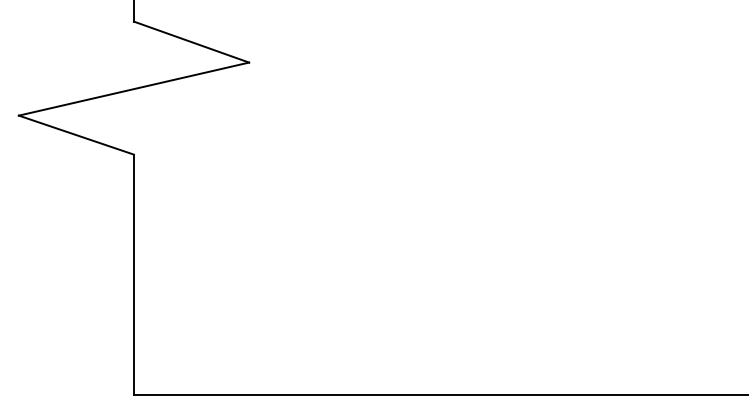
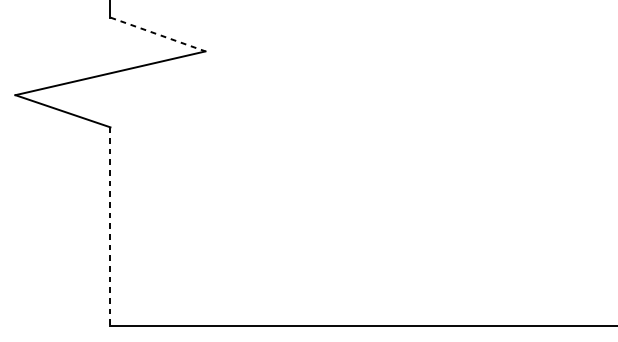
line: (192, 42) -> (158, 34), solid -> dashed
line: (133, 275) -> (110, 227), solid -> dashed

